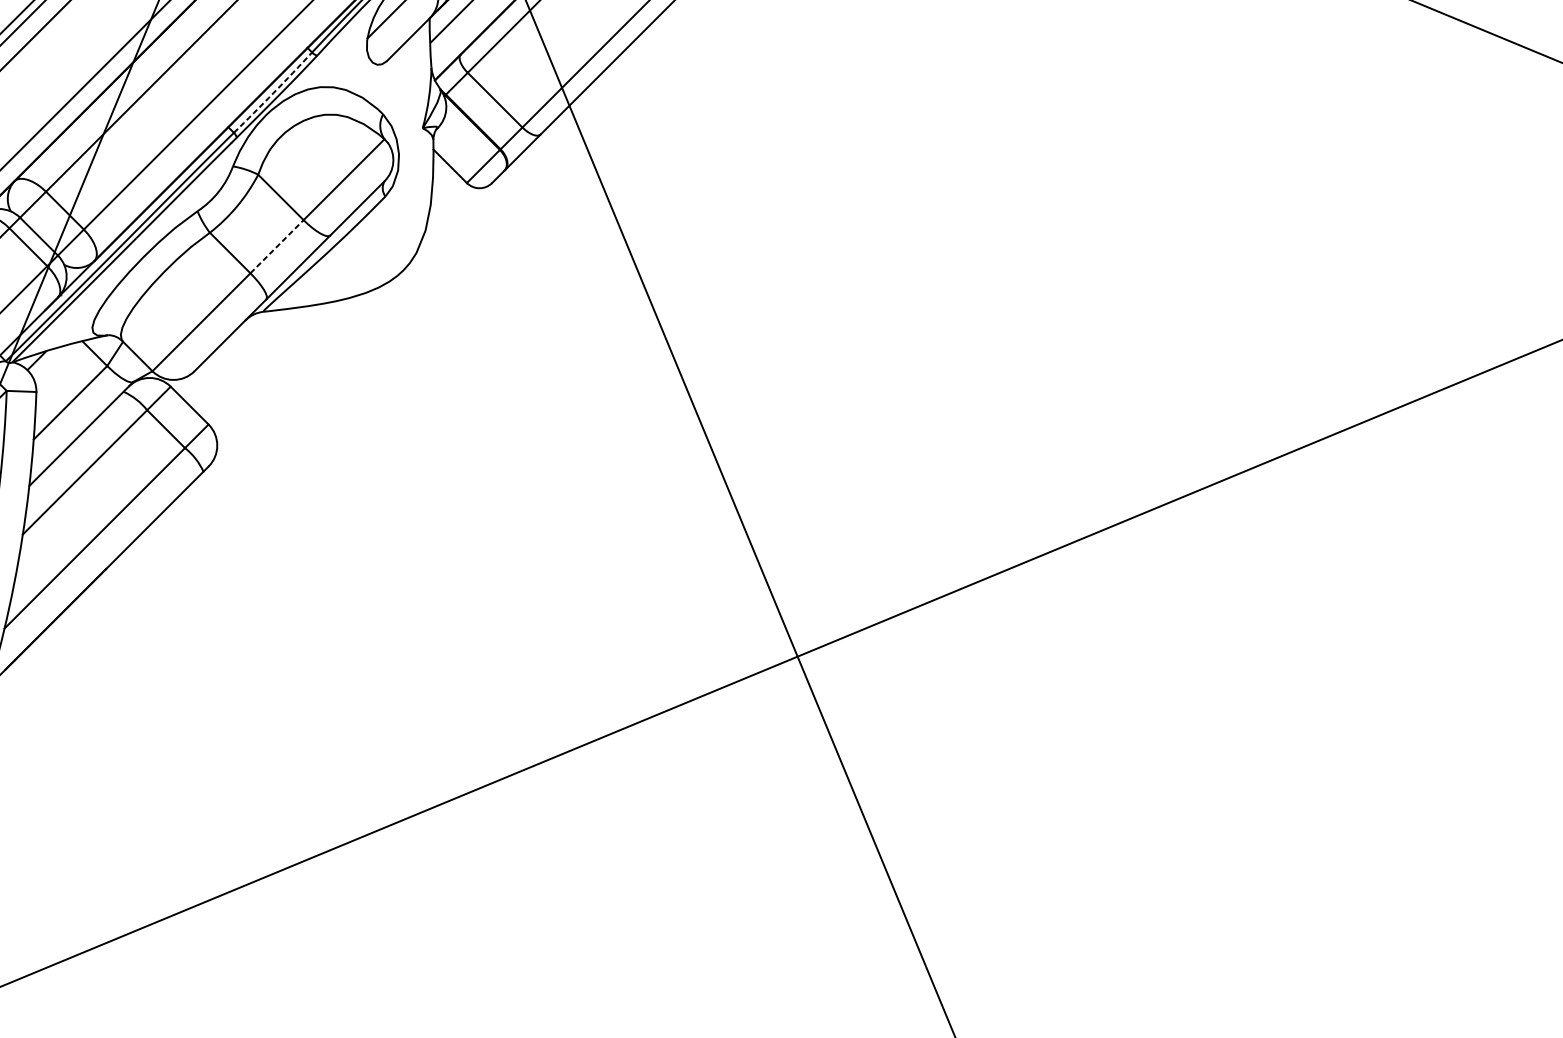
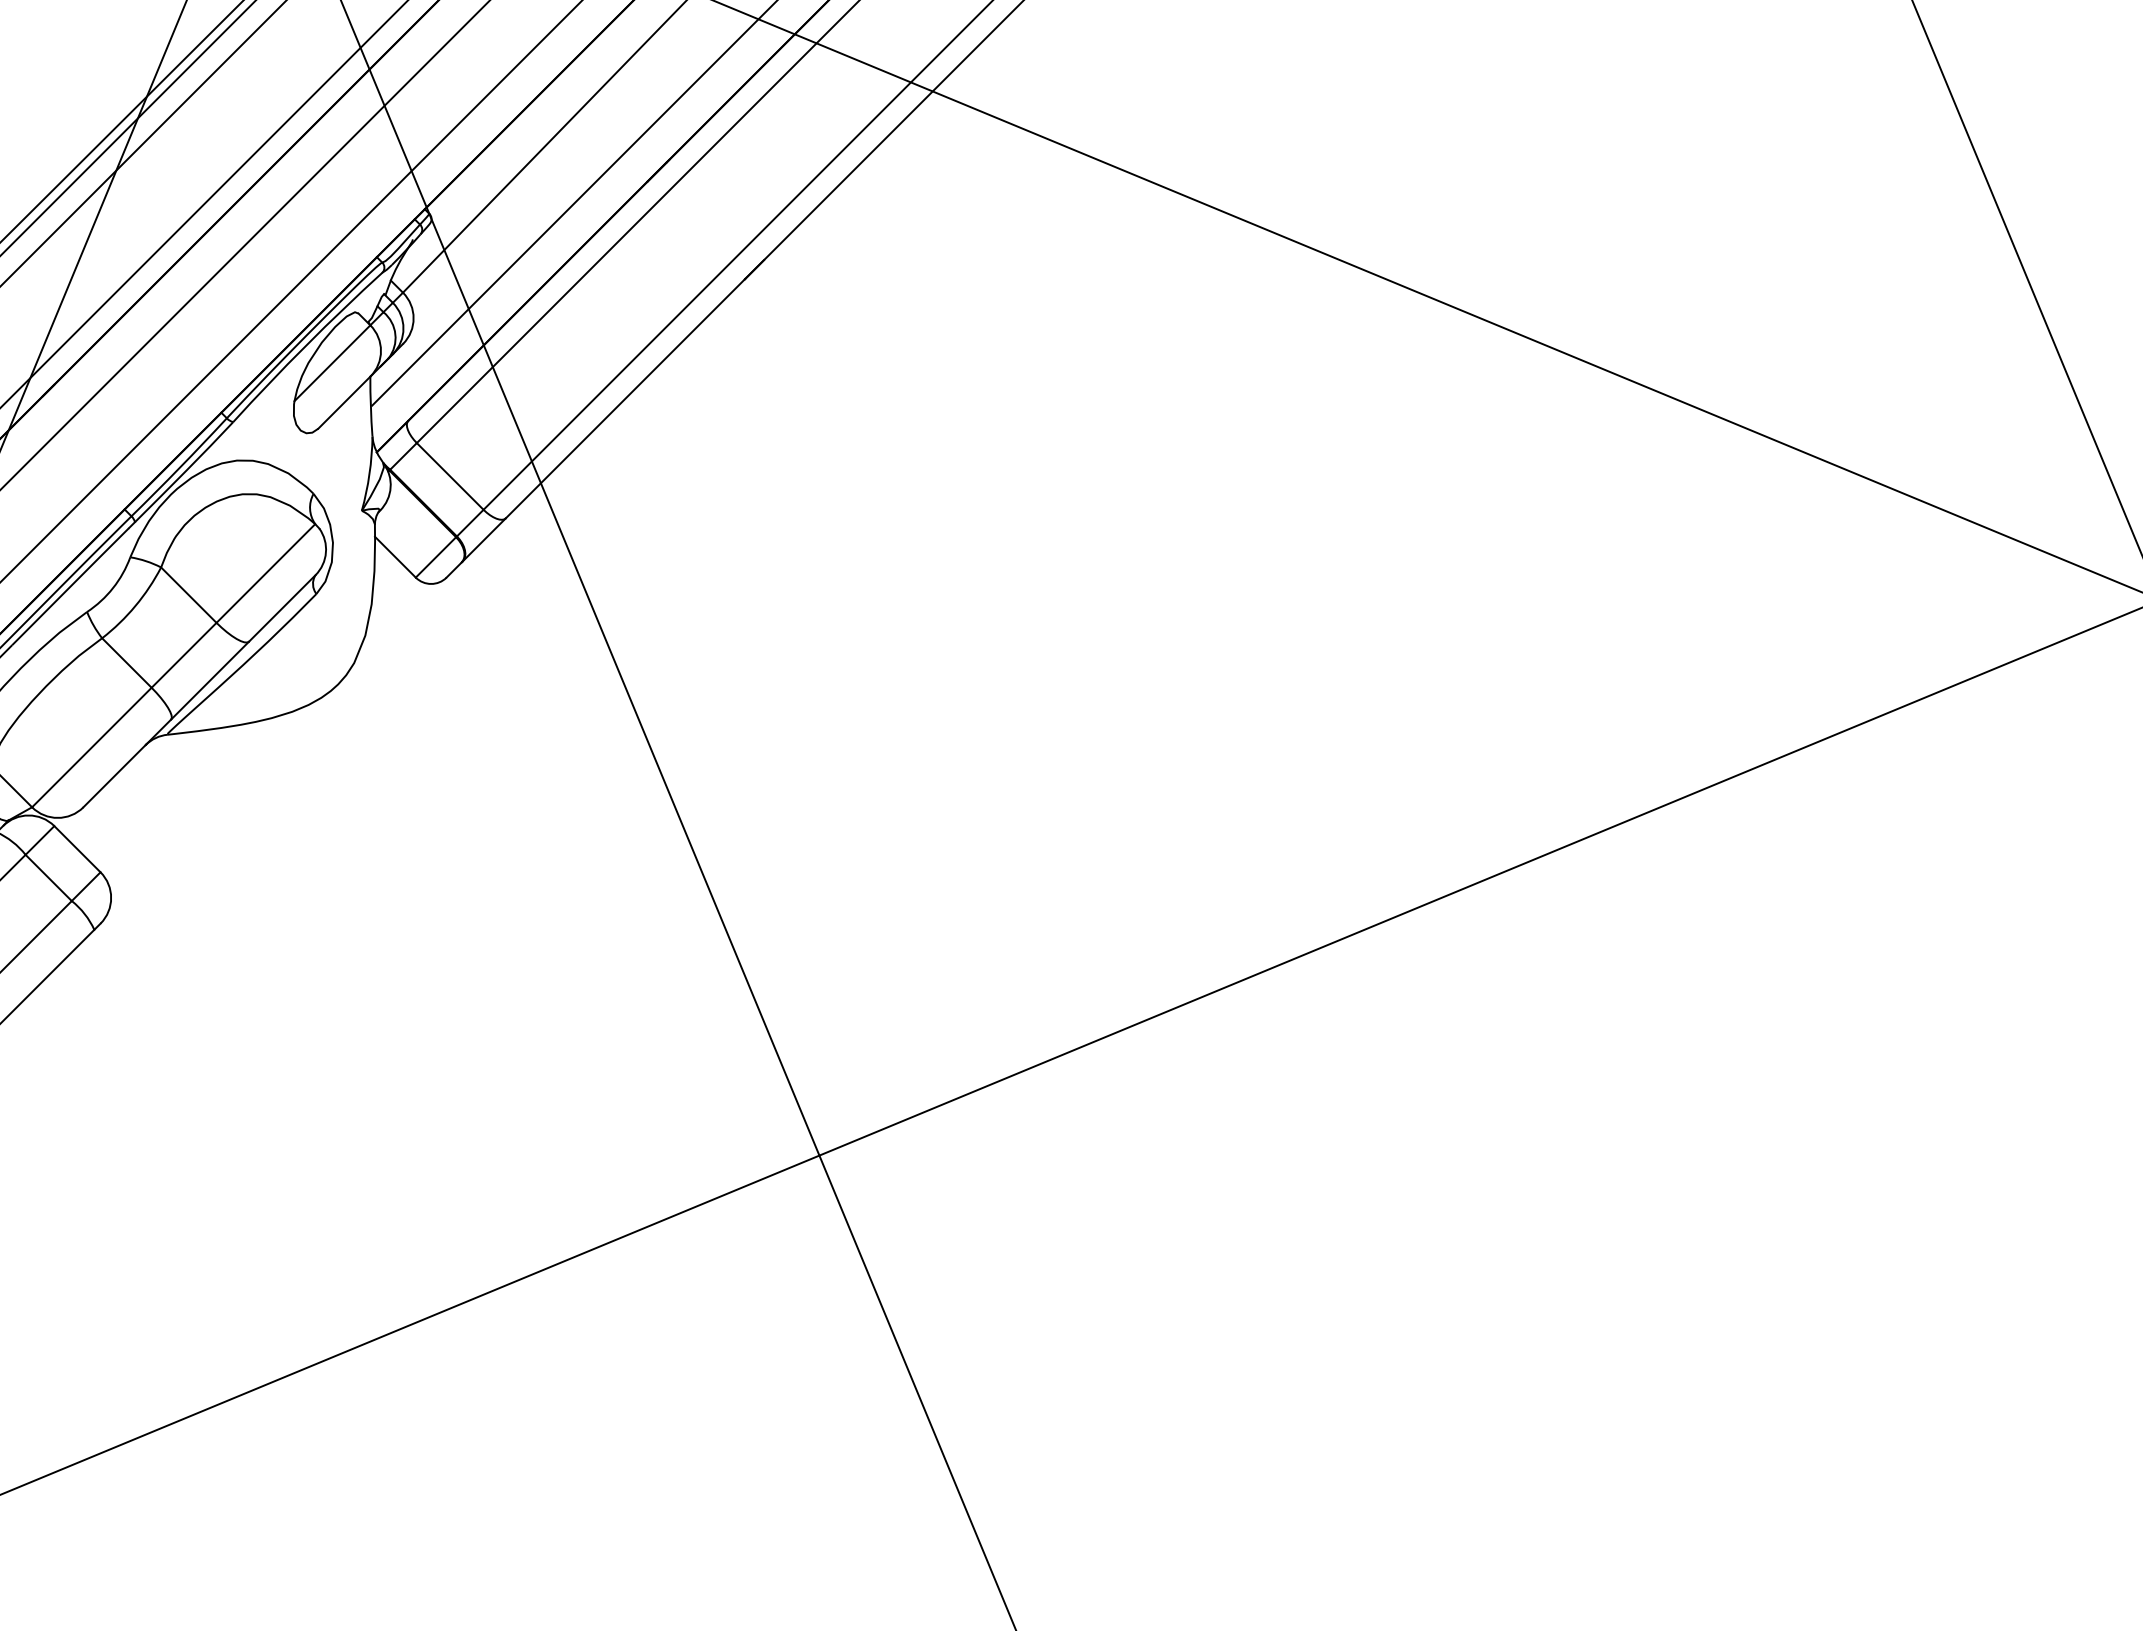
arc: (273, 92) -> (179, 467), dashed -> solid
line: (277, 246) -> (184, 655), dashed -> solid

